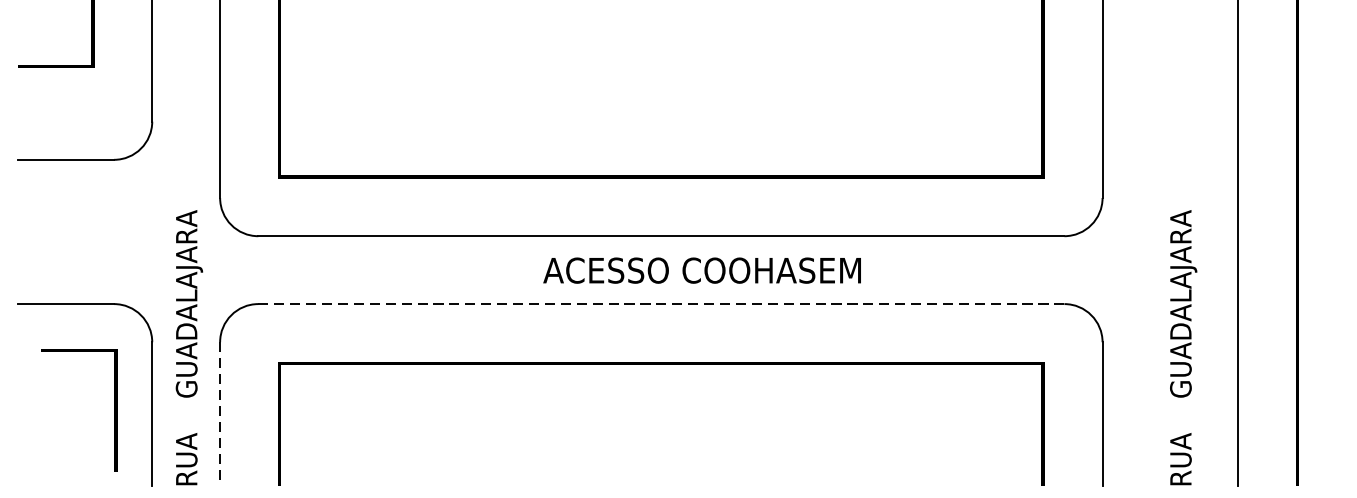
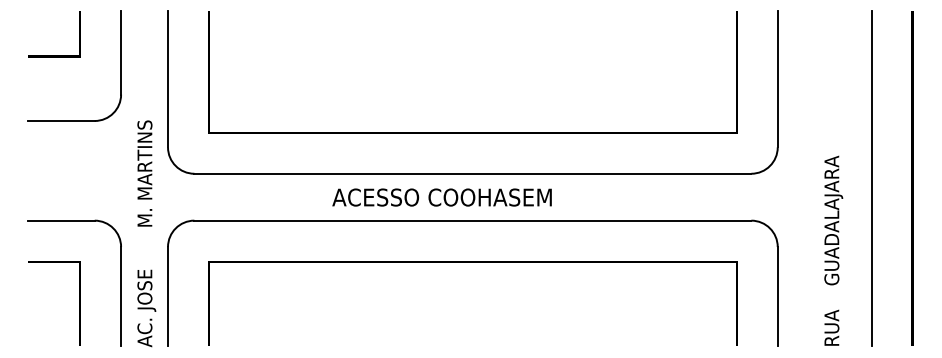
text: (701, 270) -> (441, 197), moved
line: (662, 303) -> (473, 220), dashed -> solid
text: (188, 322) -> (146, 233), RUA    GUADALAJARA -> AC. JOSE       M. MARTINS
line: (115, 410) -> (79, 303), moved
line: (220, 415) -> (168, 297), dashed -> solid

